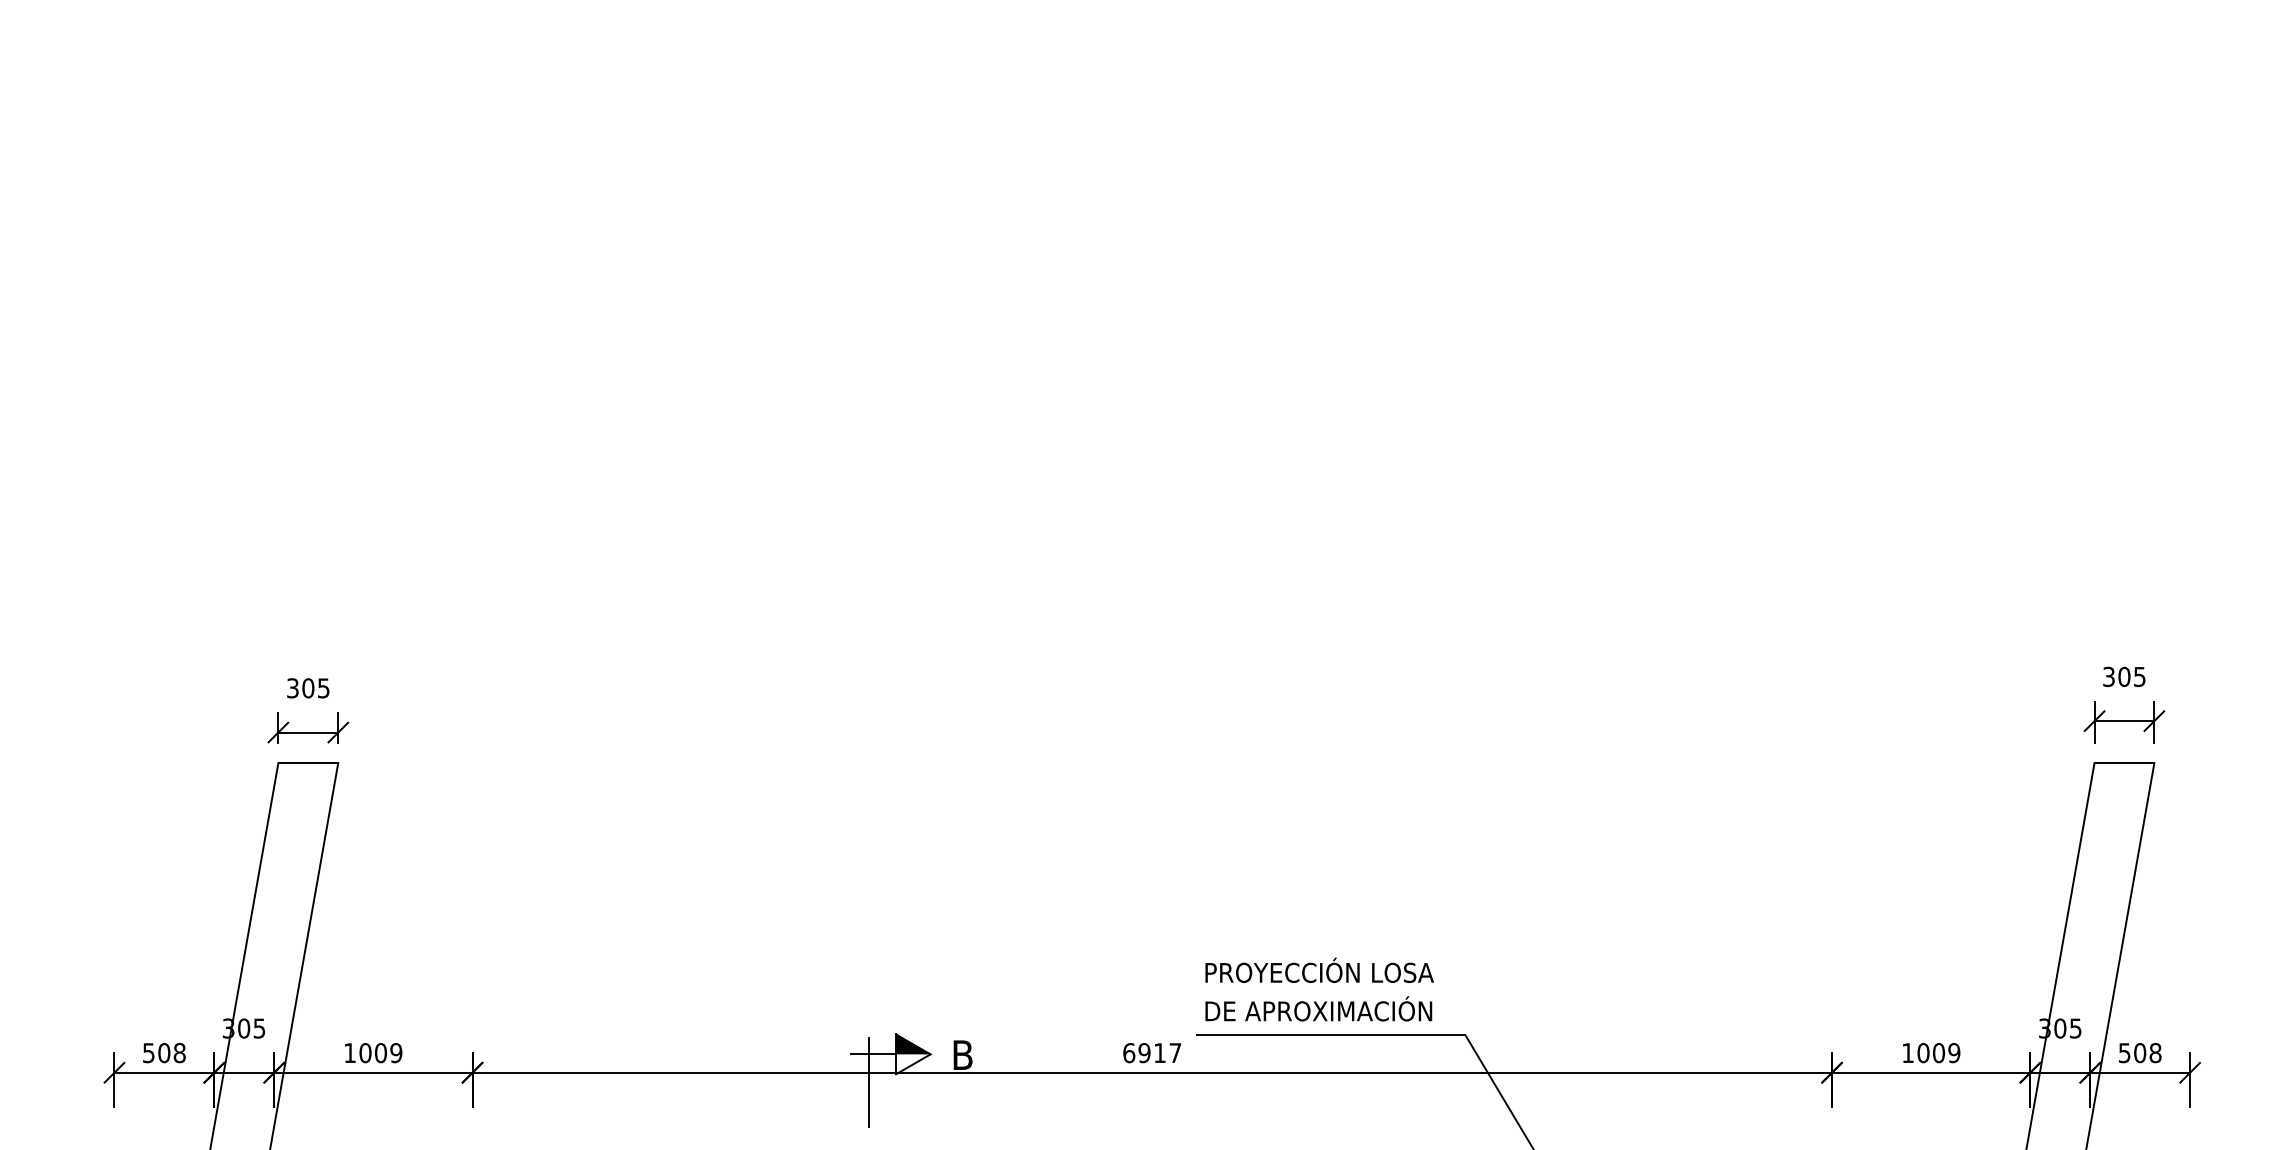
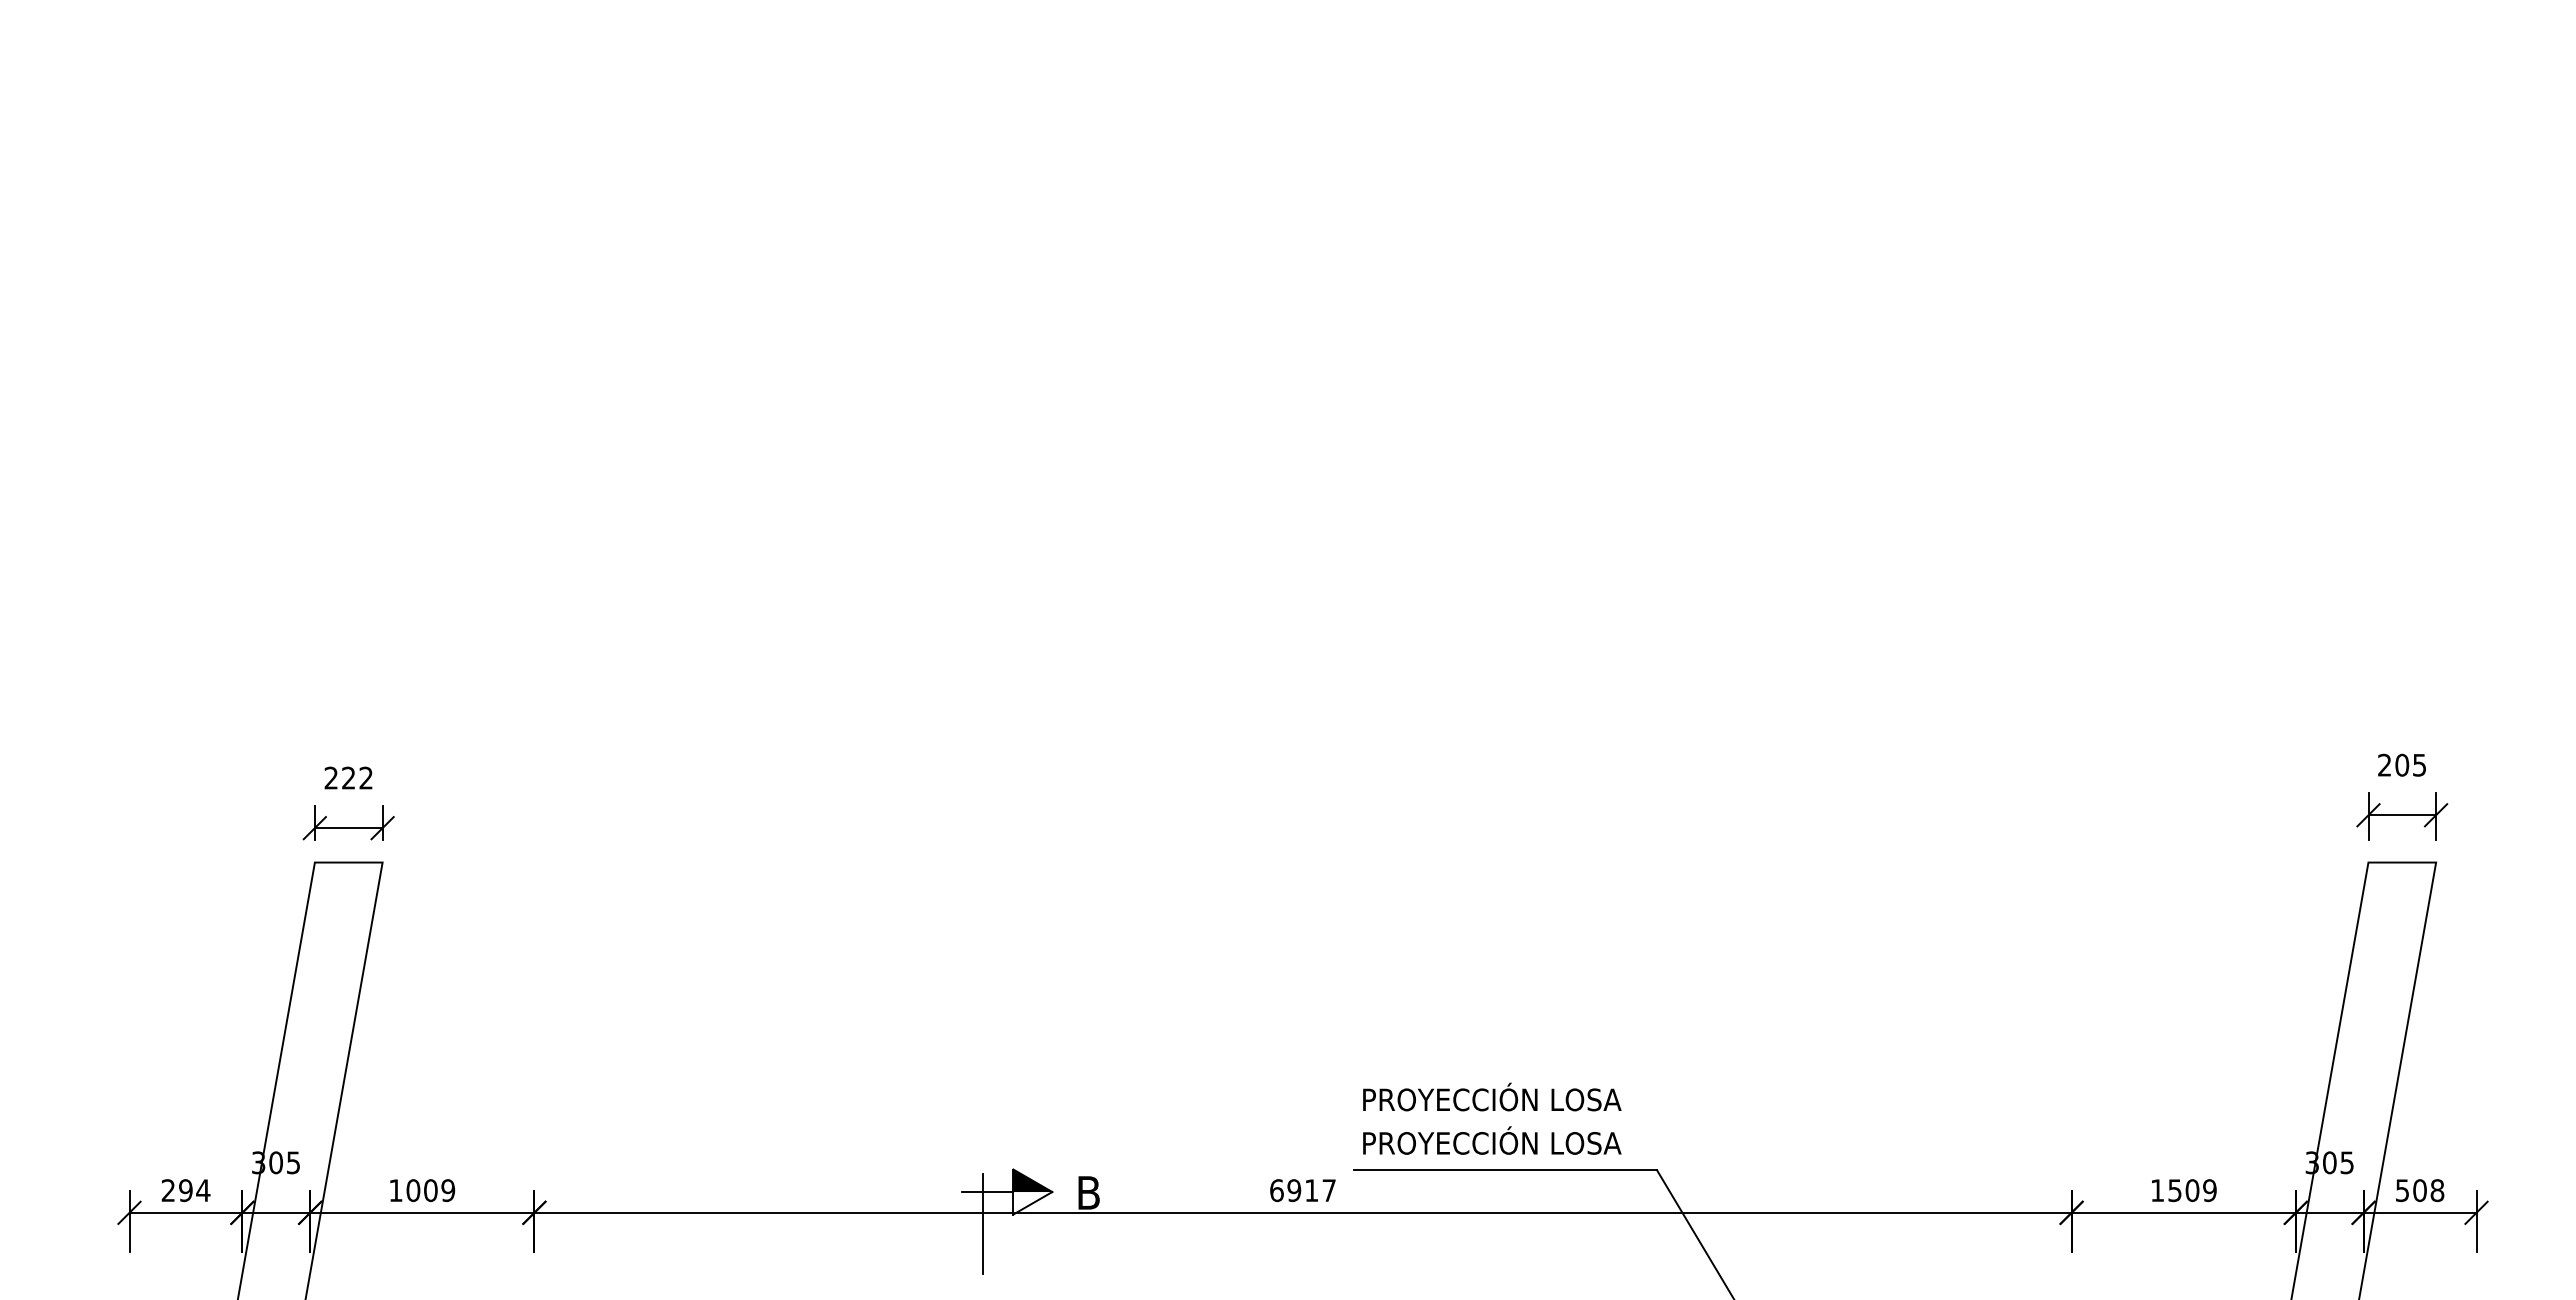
text: (2108, 677) -> (2384, 765), 305 -> 205
text: (308, 687) -> (348, 777), 305 -> 222
text: (1320, 1008) -> (1493, 1140), DE APROXIMACIÓN -> PROYECCIÓN LOSA
text: (163, 1053) -> (185, 1190), 508 -> 294
text: (1923, 1053) -> (2174, 1190), 1009 -> 1509

